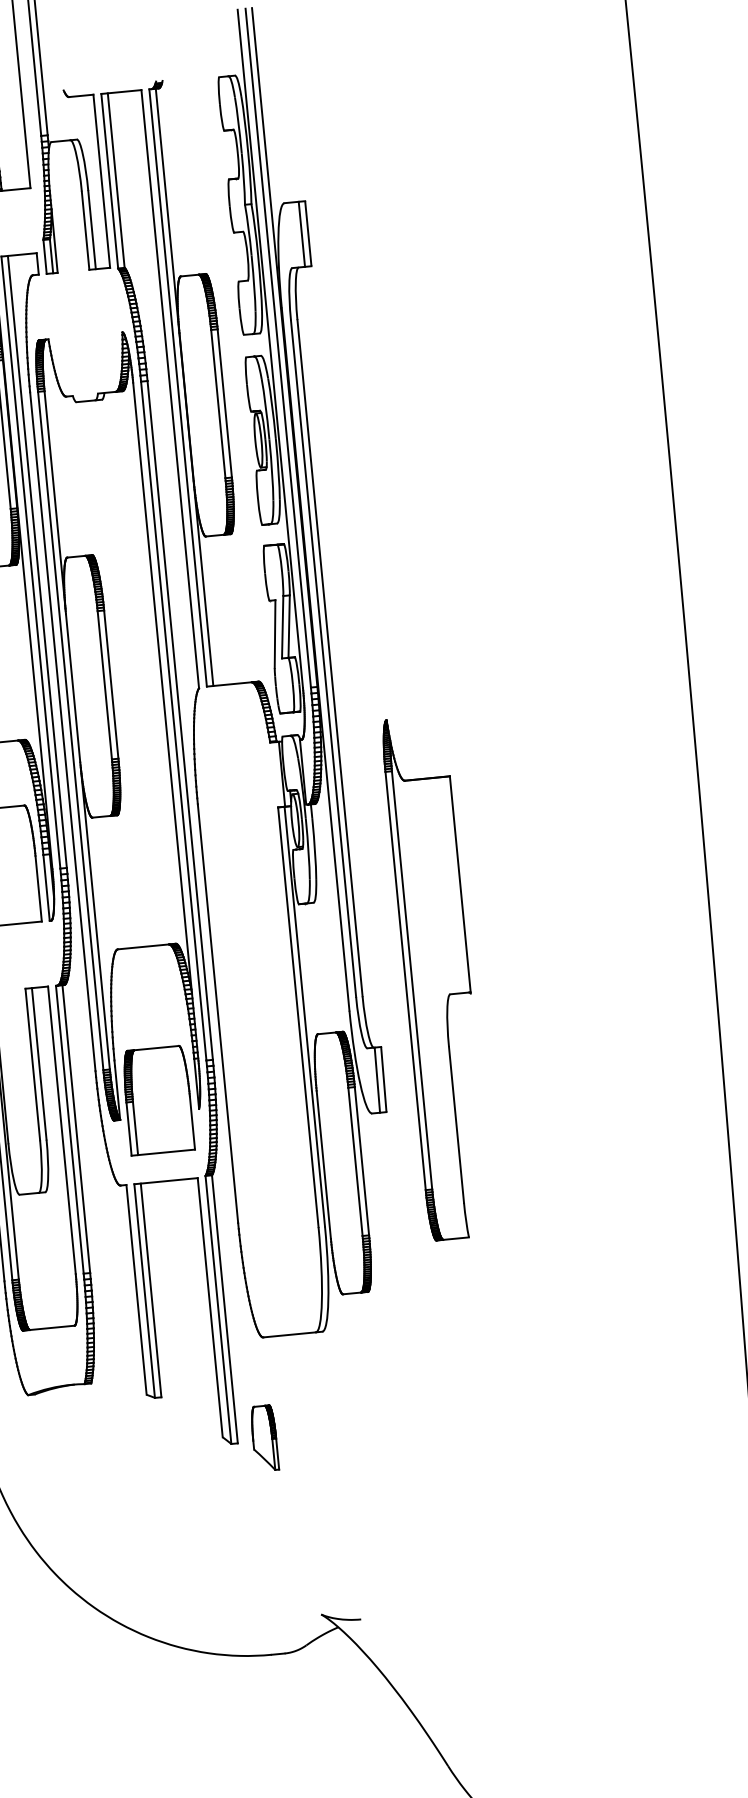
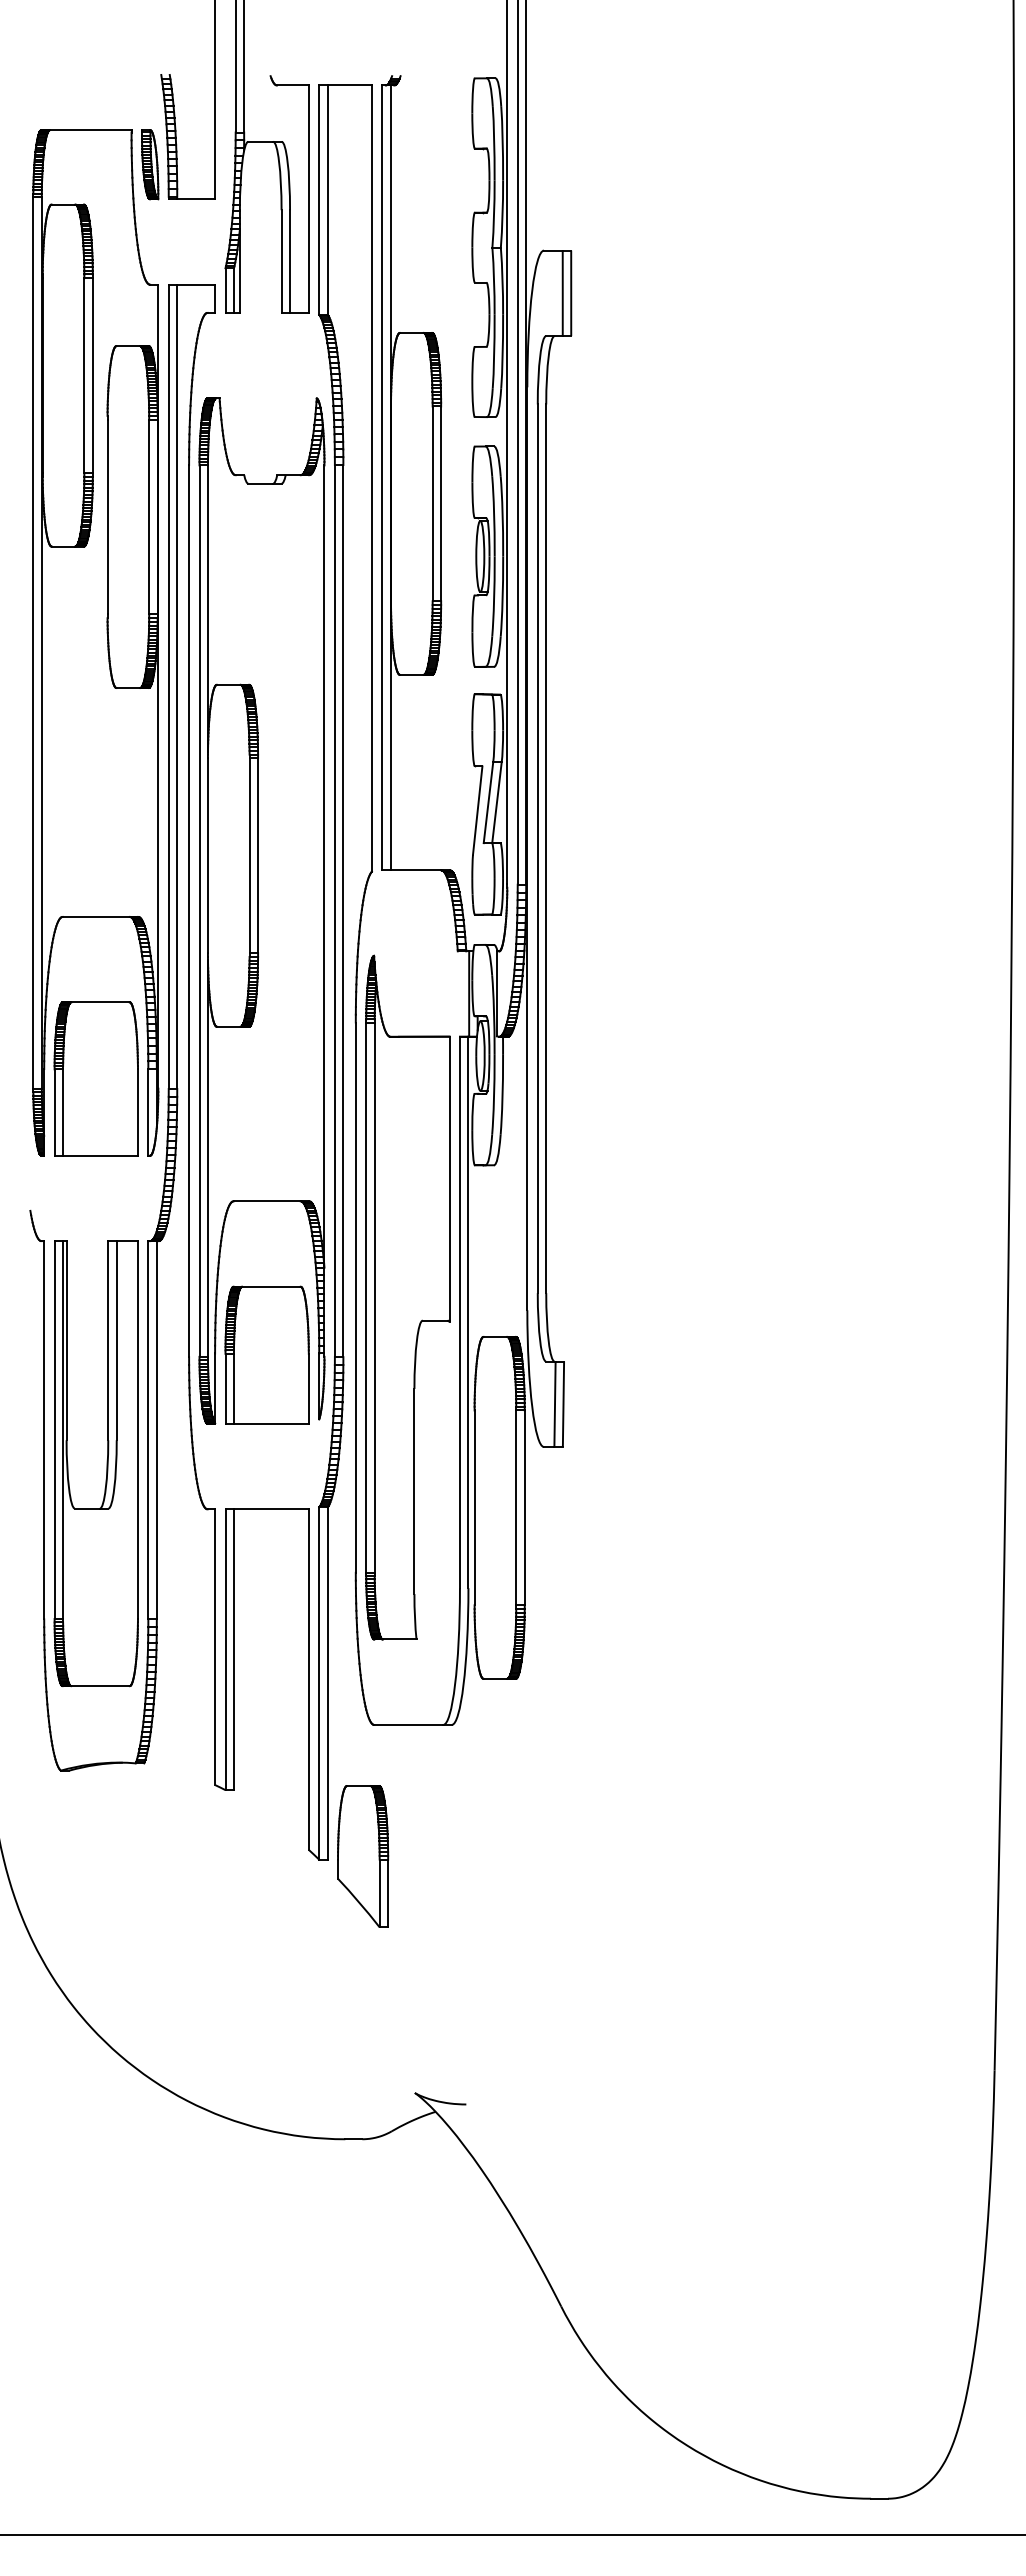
part: (437, 977) -> (407, 1297), moved
part: (157, 1099) -> (266, 1354), moved
part: (264, 1438) -> (363, 1856), size x1.67

